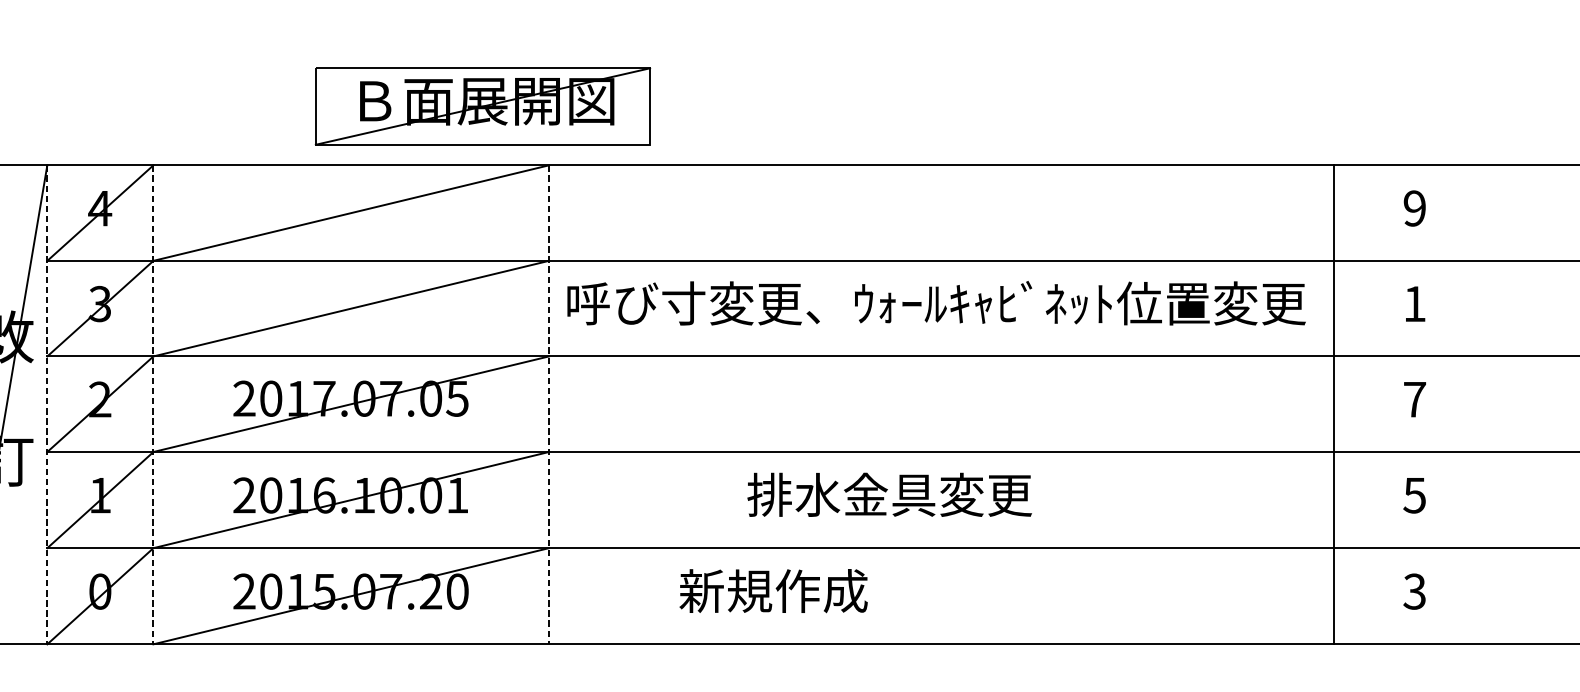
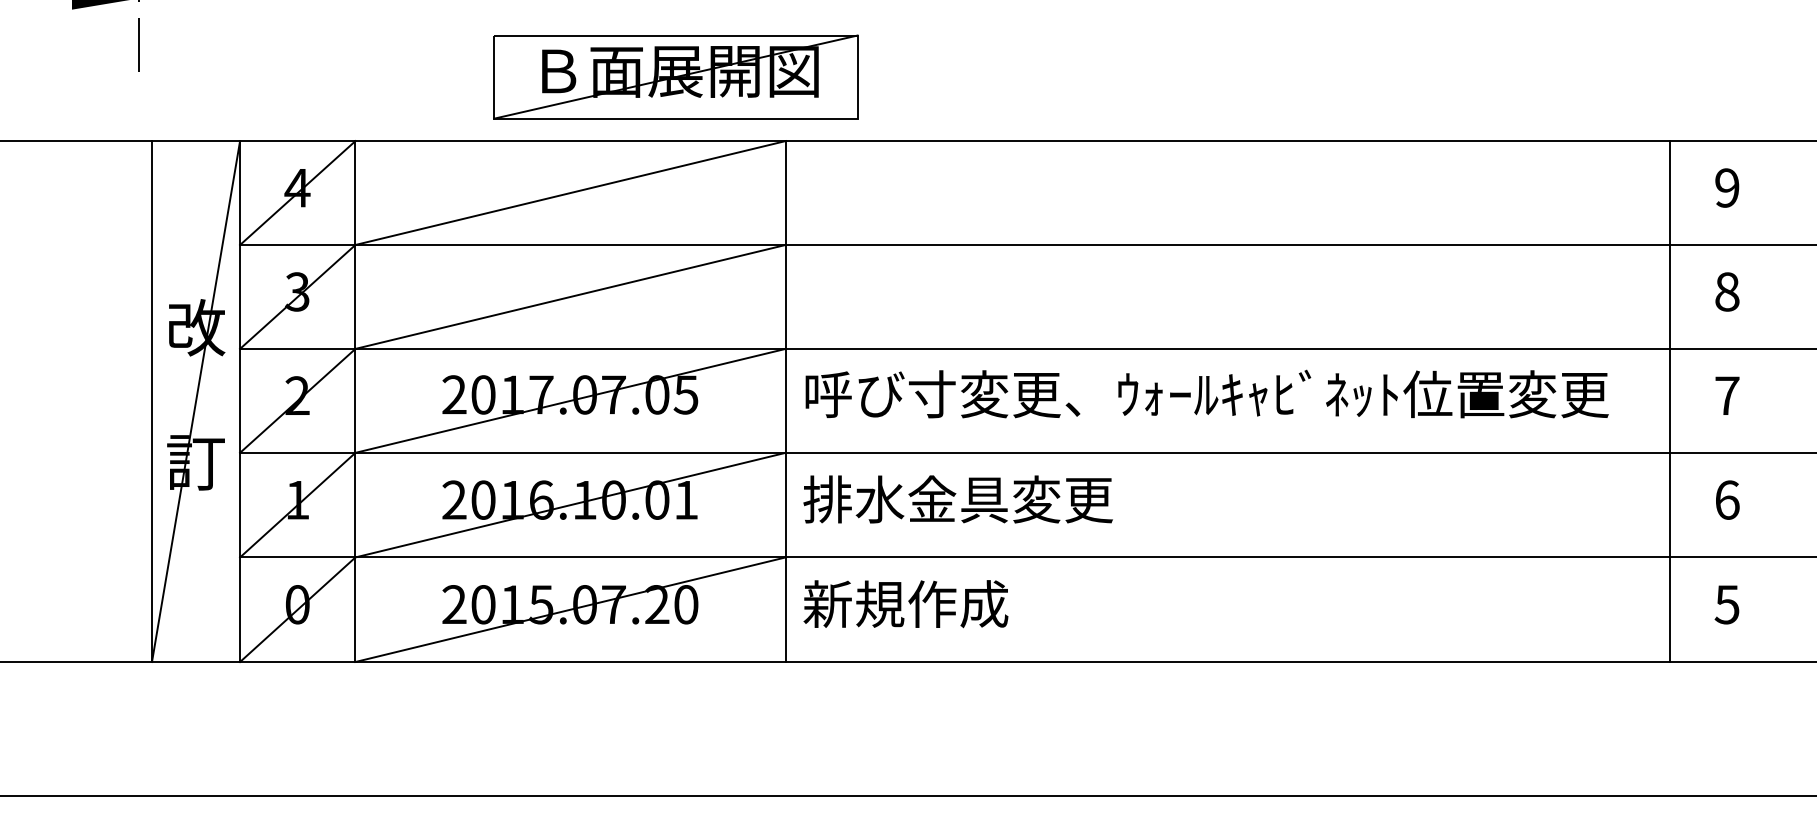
part: (482, 105) -> (675, 76), moved
text: (935, 302) -> (1206, 393), moved
text: (1415, 303) -> (1727, 291), 1 -> 8
line: (1334, 404) -> (1669, 401), moved
line: (47, 405) -> (240, 402), dashed -> solid
line: (153, 405) -> (355, 402), dashed -> solid
line: (548, 405) -> (785, 402), dashed -> solid
text: (889, 494) -> (957, 499), moved
text: (1414, 494) -> (1726, 499), 5 -> 6
text: (773, 591) -> (905, 604), moved
text: (1414, 591) -> (1726, 604), 3 -> 5

